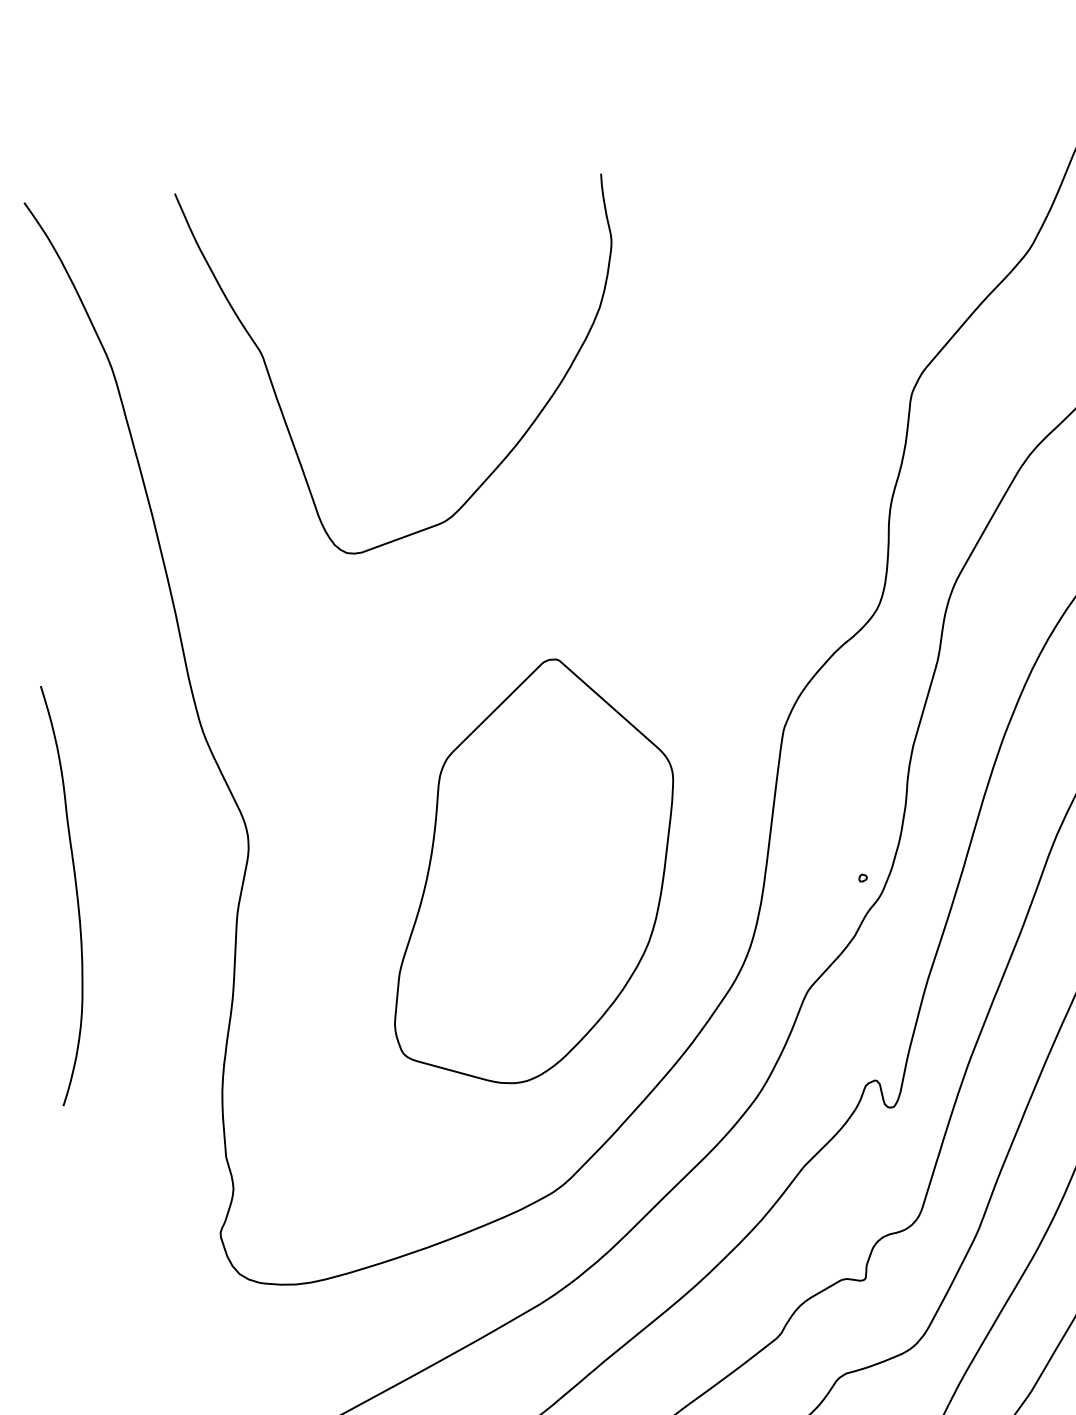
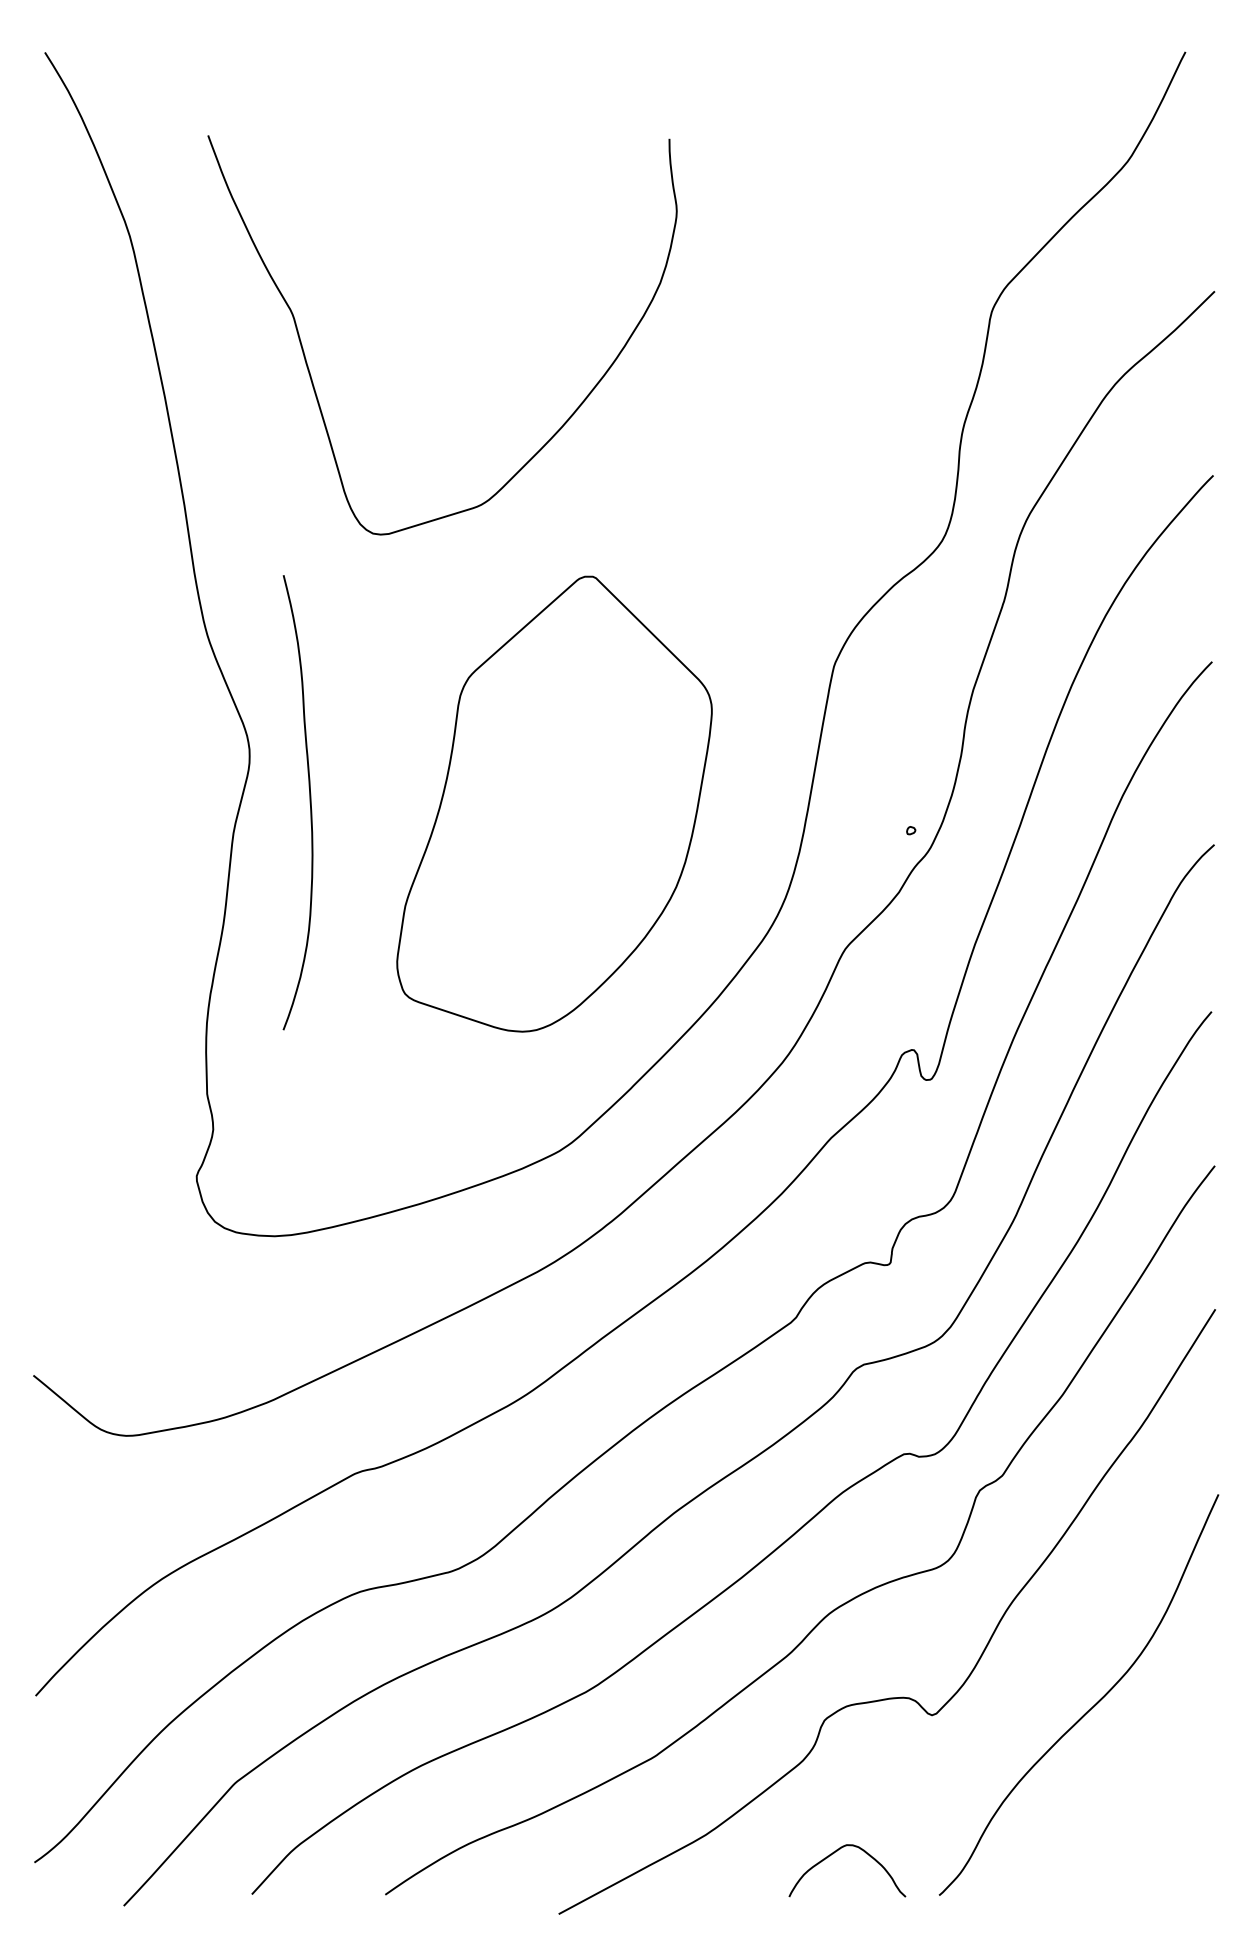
curve: (282, 410) -> (311, 375), moved
curve: (76, 894) -> (309, 802), moved

